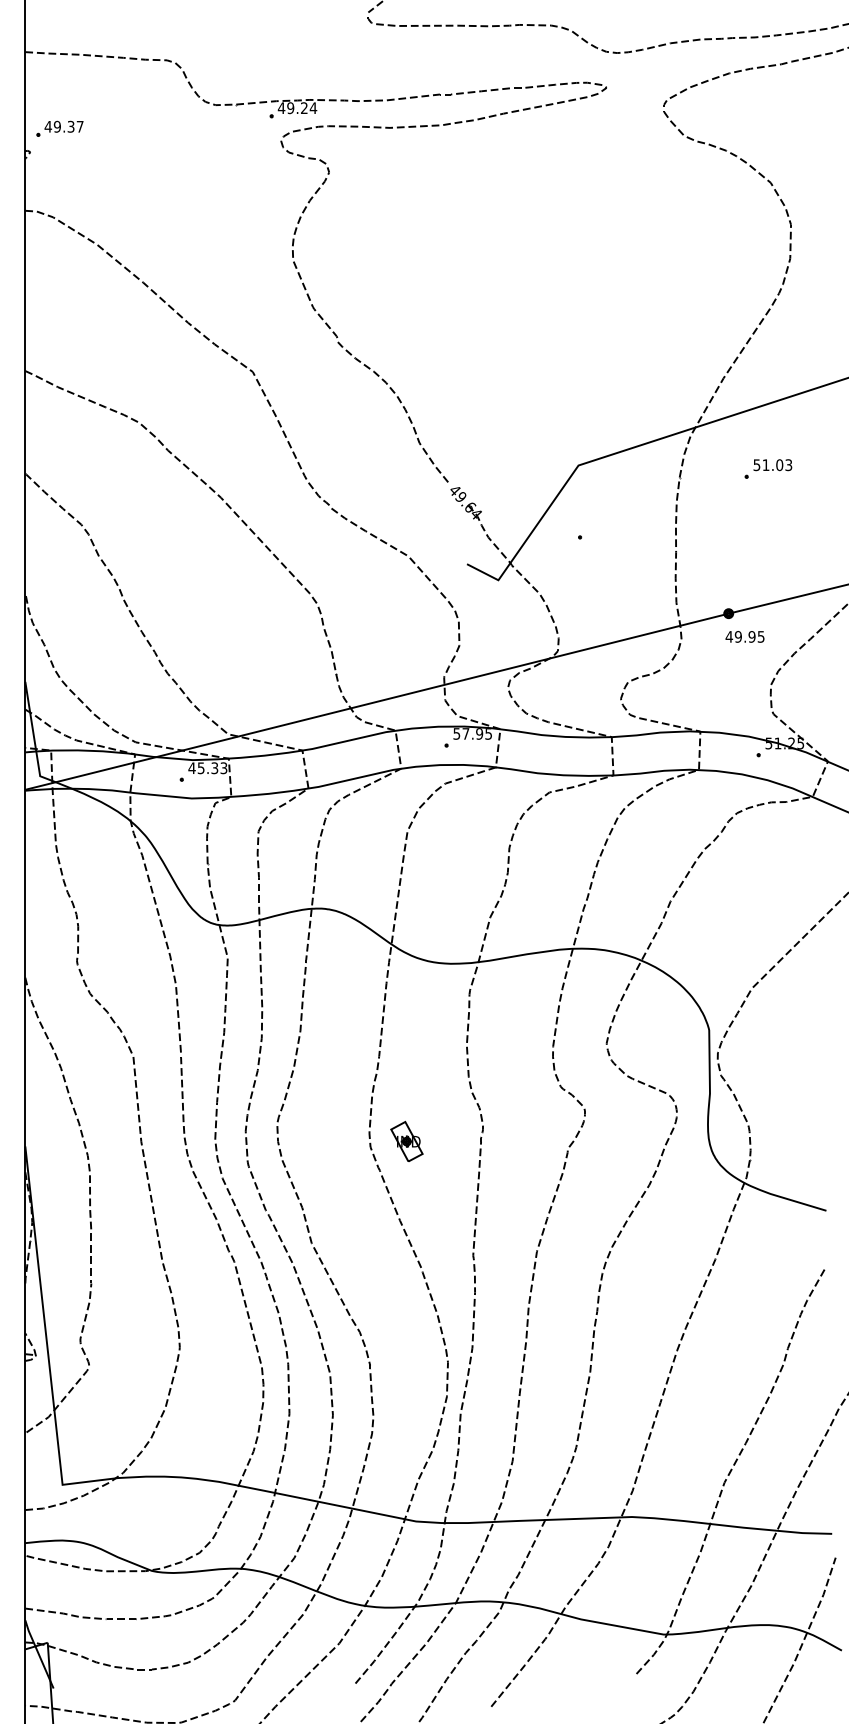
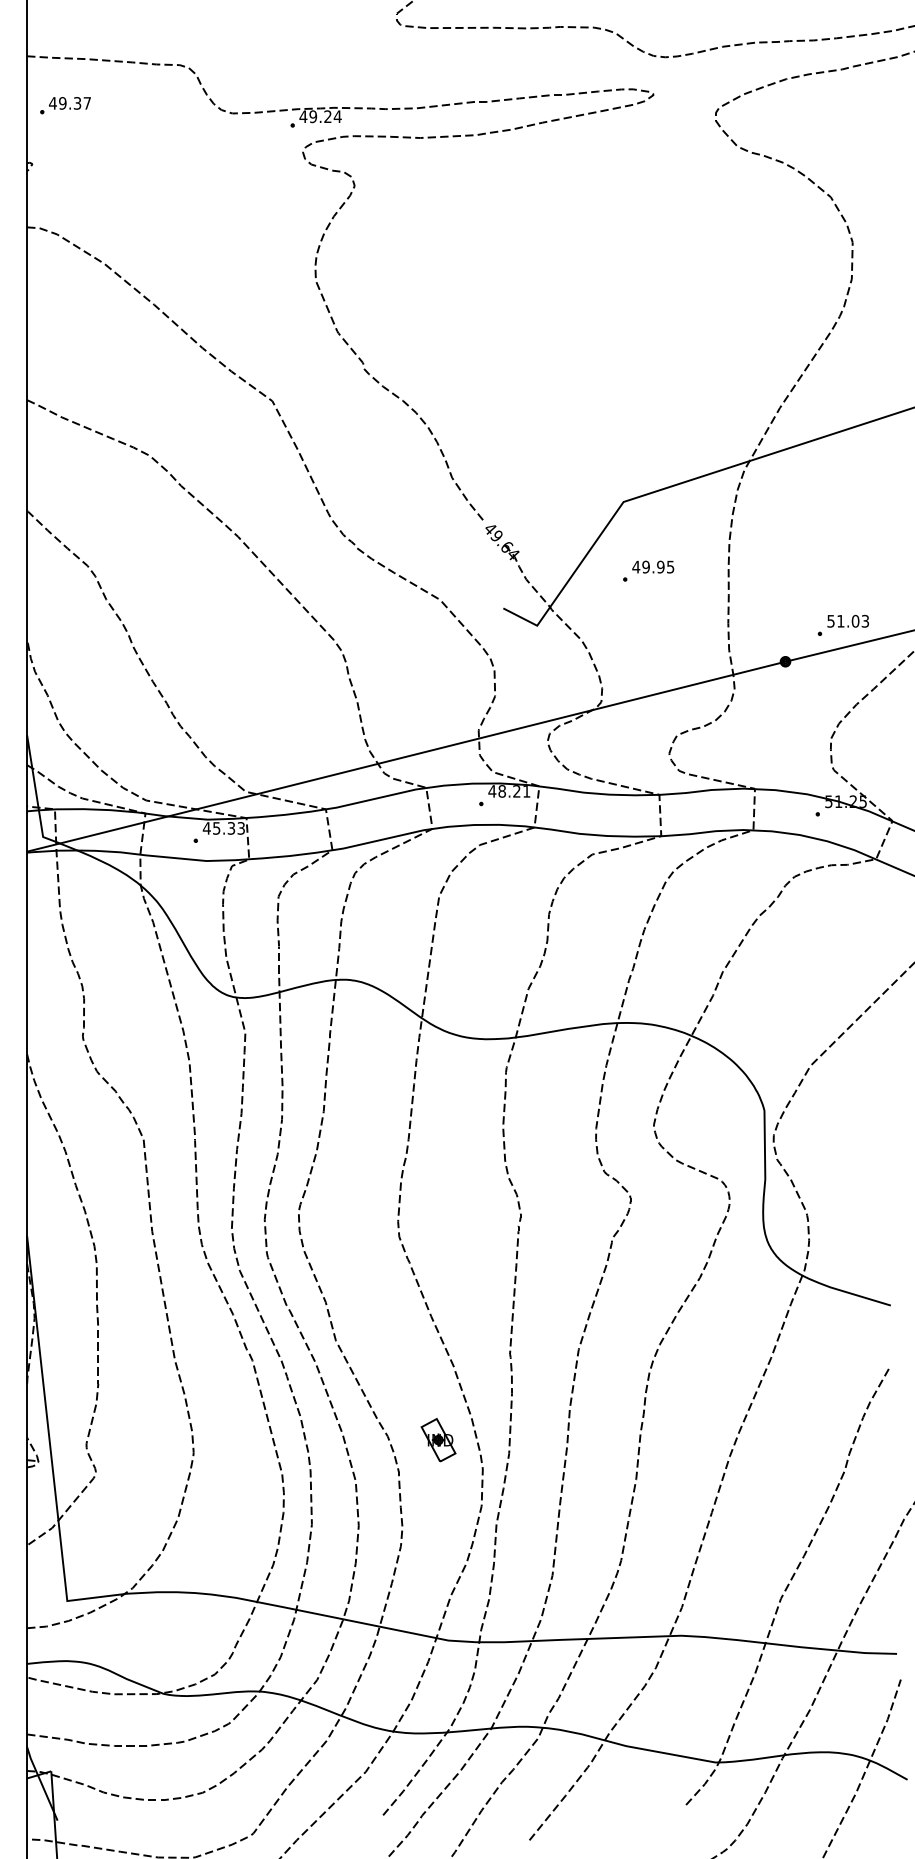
part: (59, 128) -> (65, 105), moved
part: (768, 468) -> (843, 624), moved
text: (744, 636) -> (652, 566), moved
text: (472, 733) -> (509, 790), 57.95 -> 48.21
part: (406, 1140) -> (438, 1438), moved

